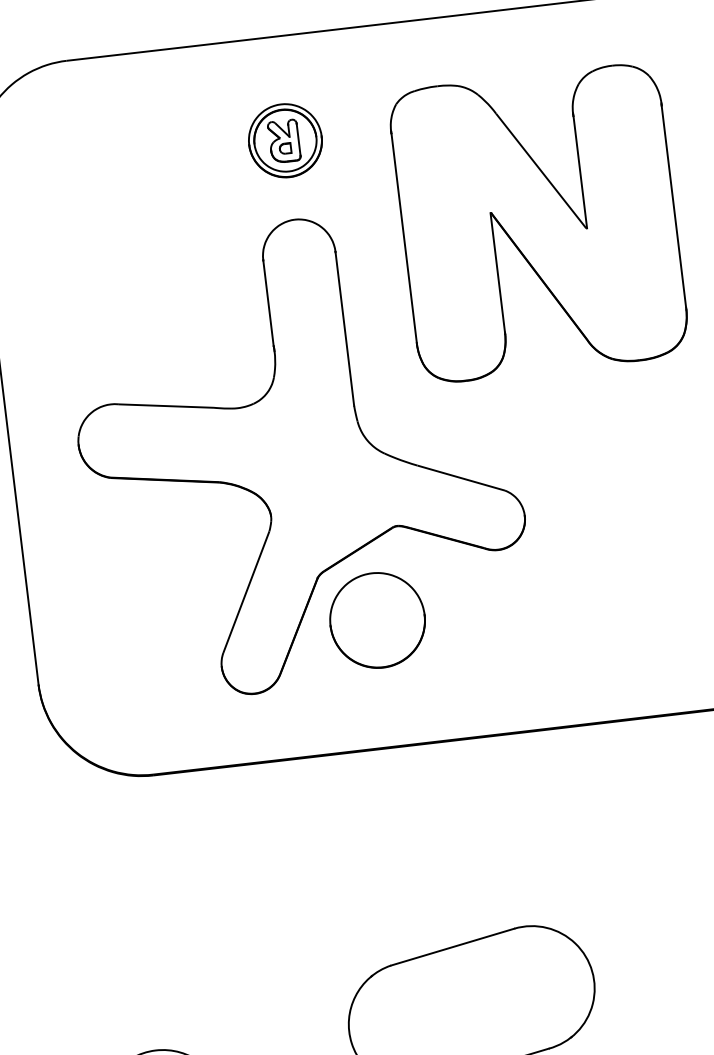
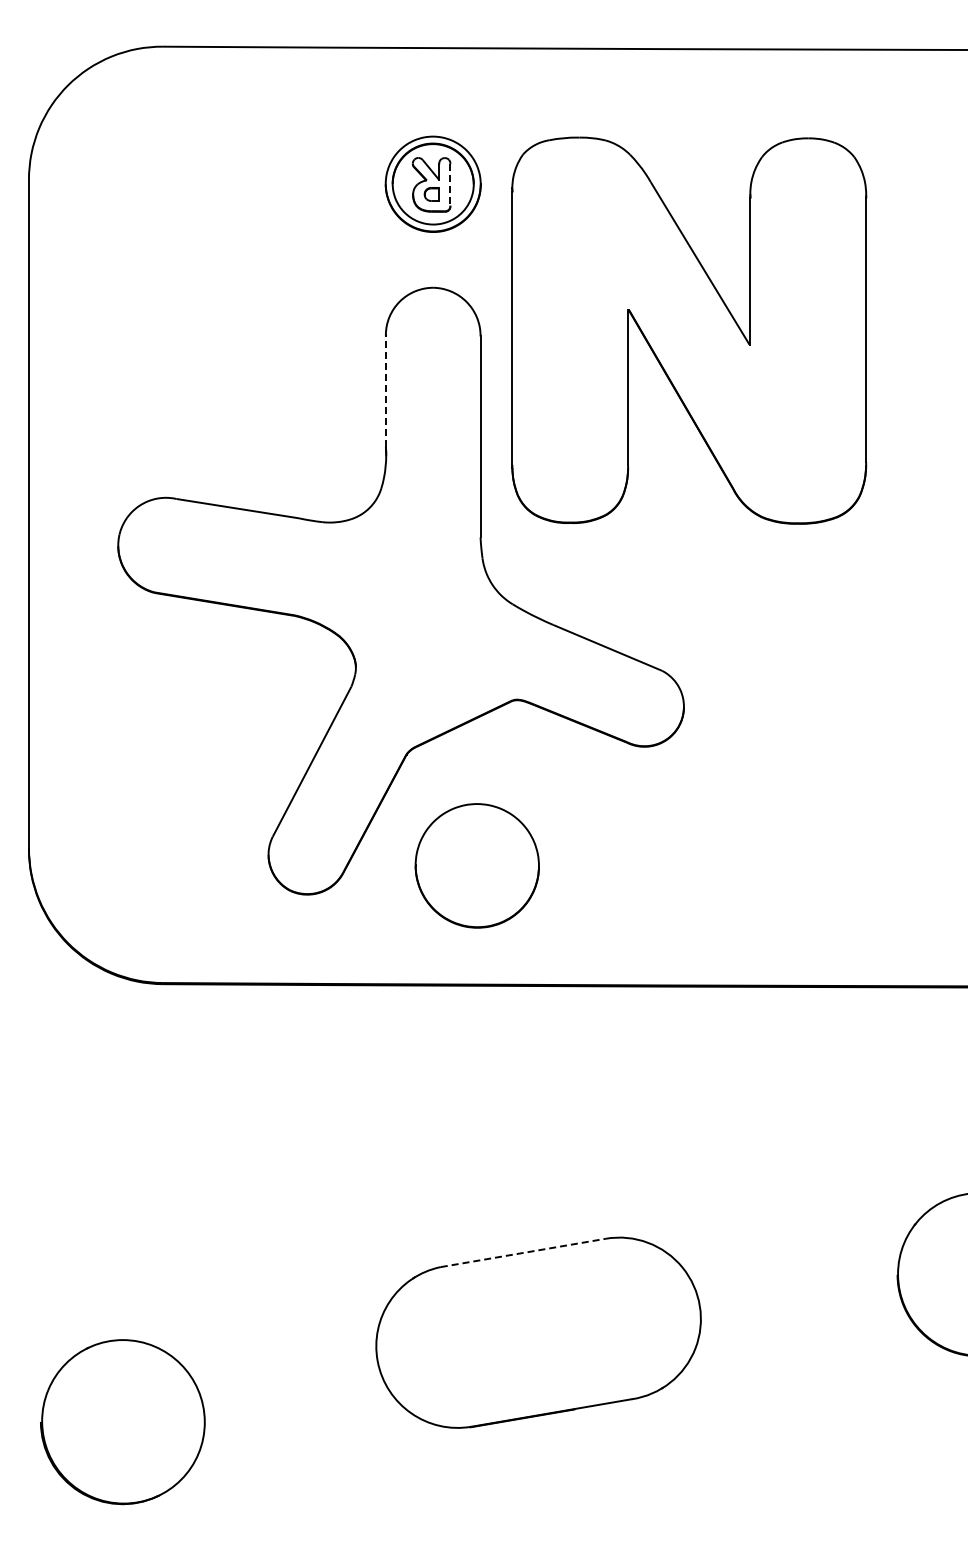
line: (298, 139) -> (450, 184), solid -> dashed
part: (539, 223) -> (689, 330), moved
line: (268, 303) -> (385, 391), solid -> dashed
part: (376, 620) -> (476, 865), moved
line: (452, 946) -> (523, 1252), solid -> dashed

